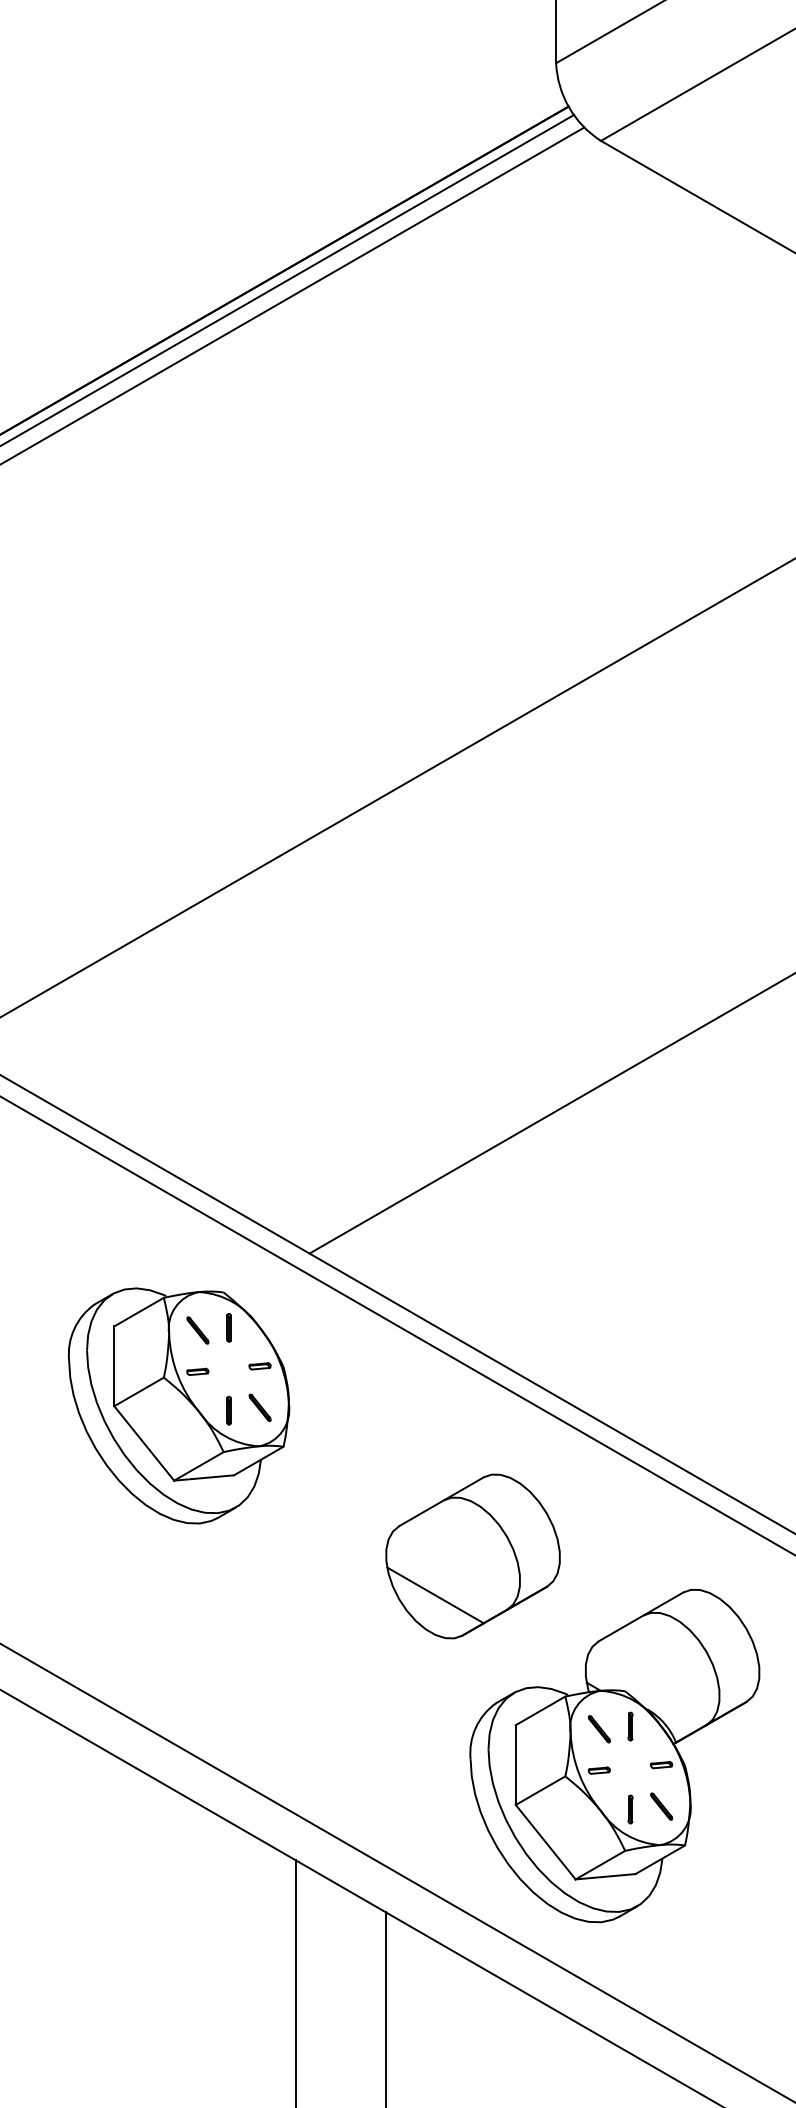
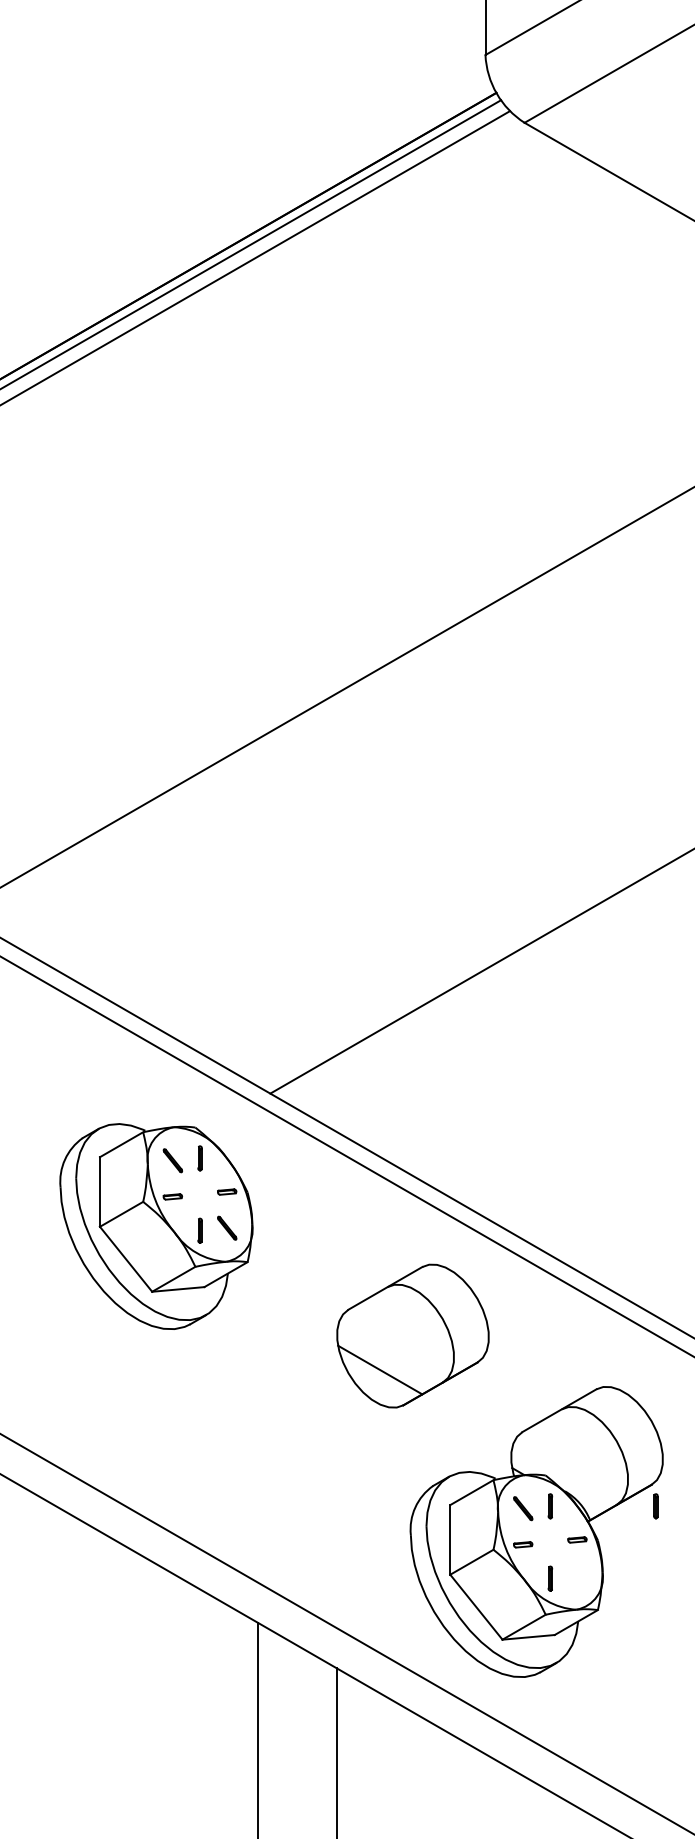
part: (472, 1556) -> (412, 1336), moved
part: (751, 1726) -> (655, 1506), added
part: (661, 1806) -> (577, 1576), removed

